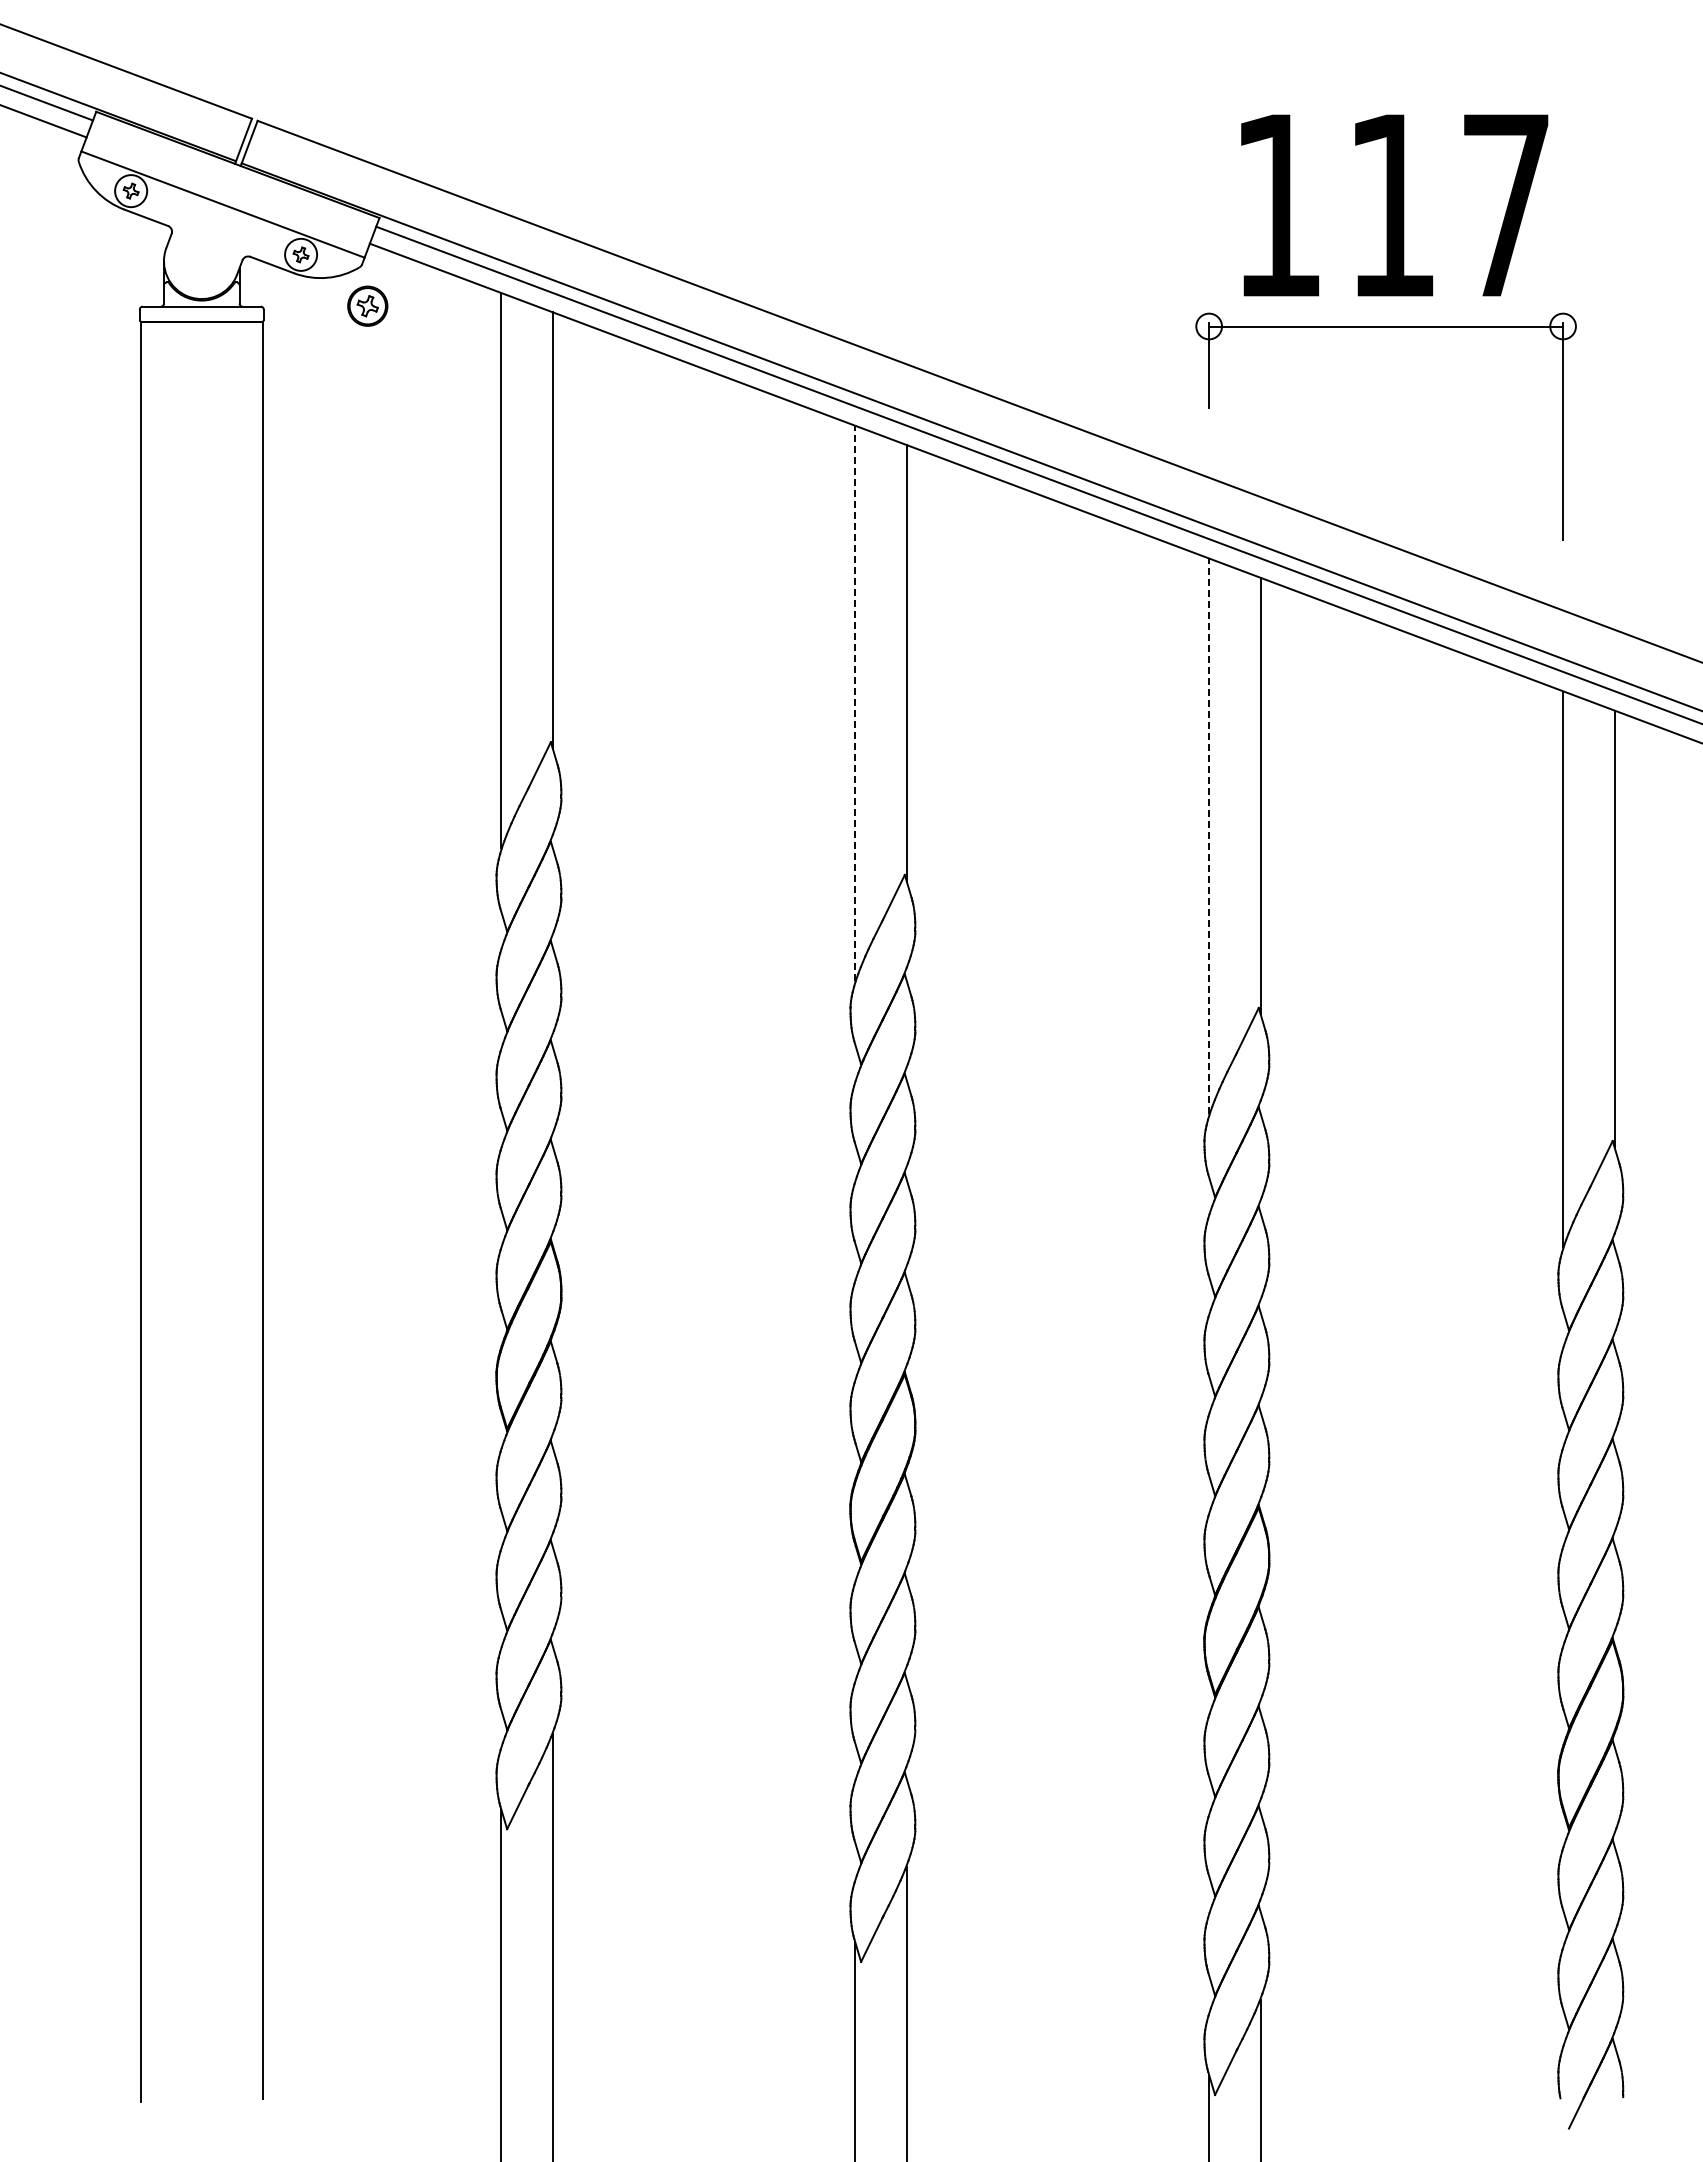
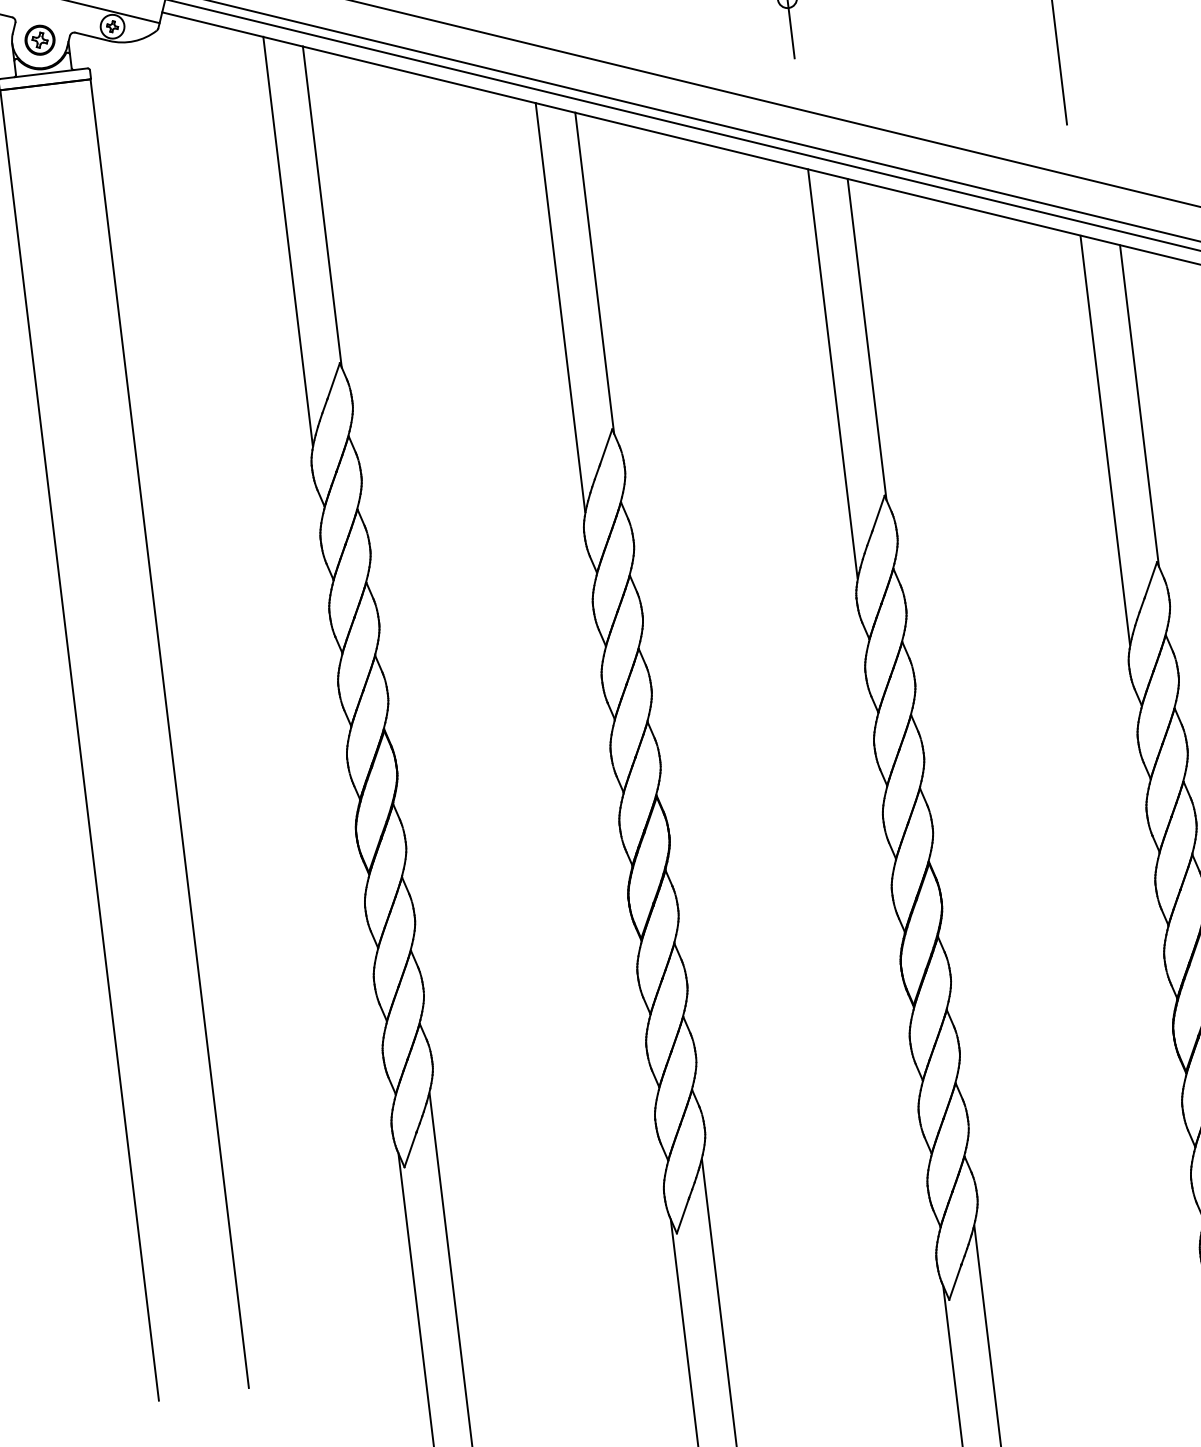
part: (367, 305) -> (39, 39), moved
line: (855, 703) -> (560, 307), dashed -> solid
line: (1209, 836) -> (833, 373), dashed -> solid

